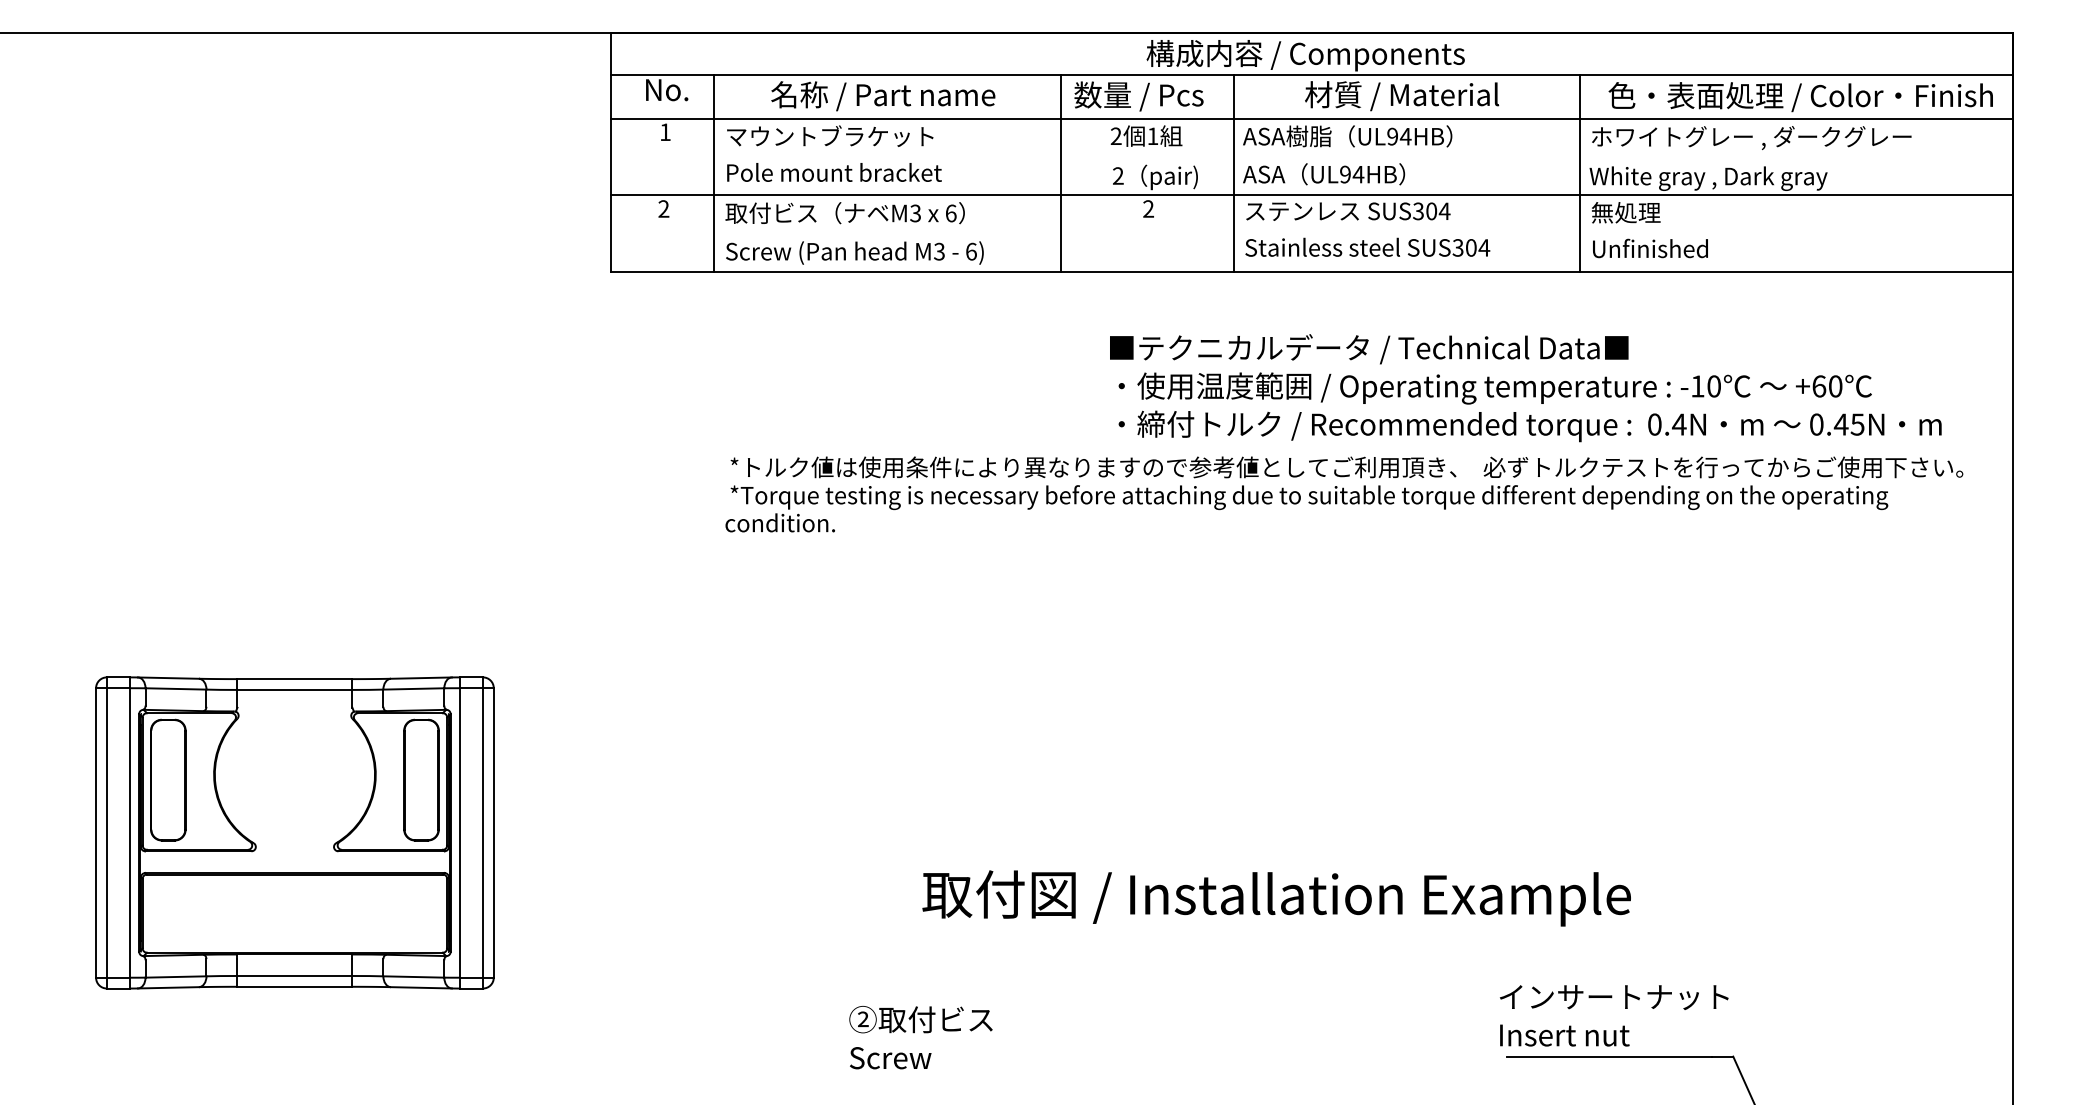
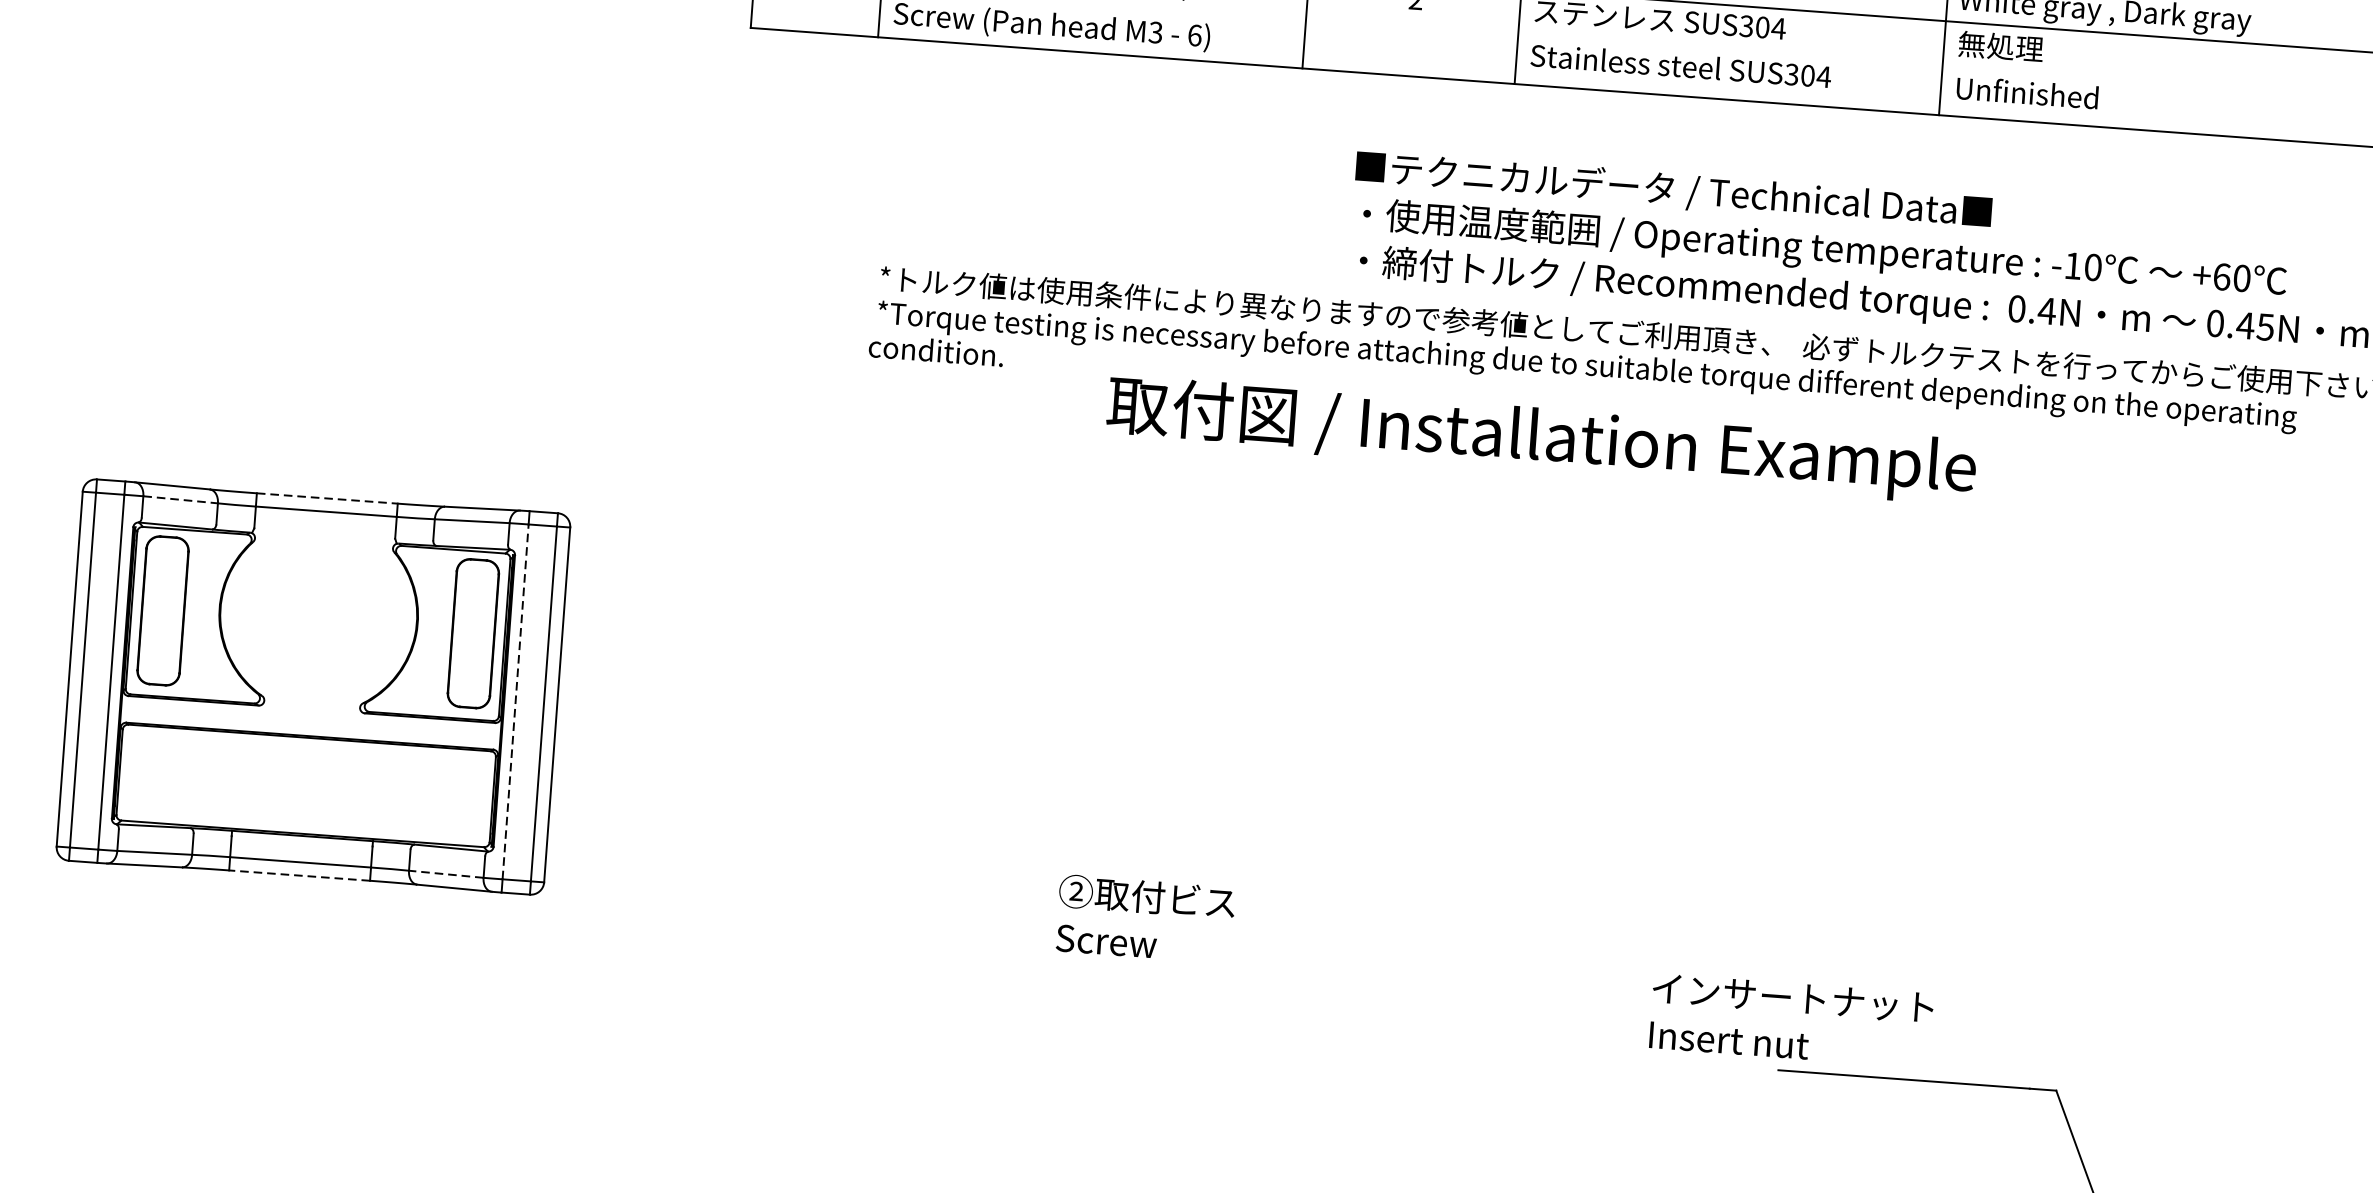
line: (295, 679) -> (327, 498), solid -> dashed
line: (176, 688) -> (181, 499), solid -> dashed
line: (459, 832) -> (515, 701), solid -> dashed
text: (1276, 898) -> (1541, 440), moved
line: (413, 976) -> (445, 873), solid -> dashed
line: (294, 986) -> (299, 875), solid -> dashed
text: (1614, 1015) -> (1791, 1020), moved
text: (920, 1037) -> (1144, 918), moved

